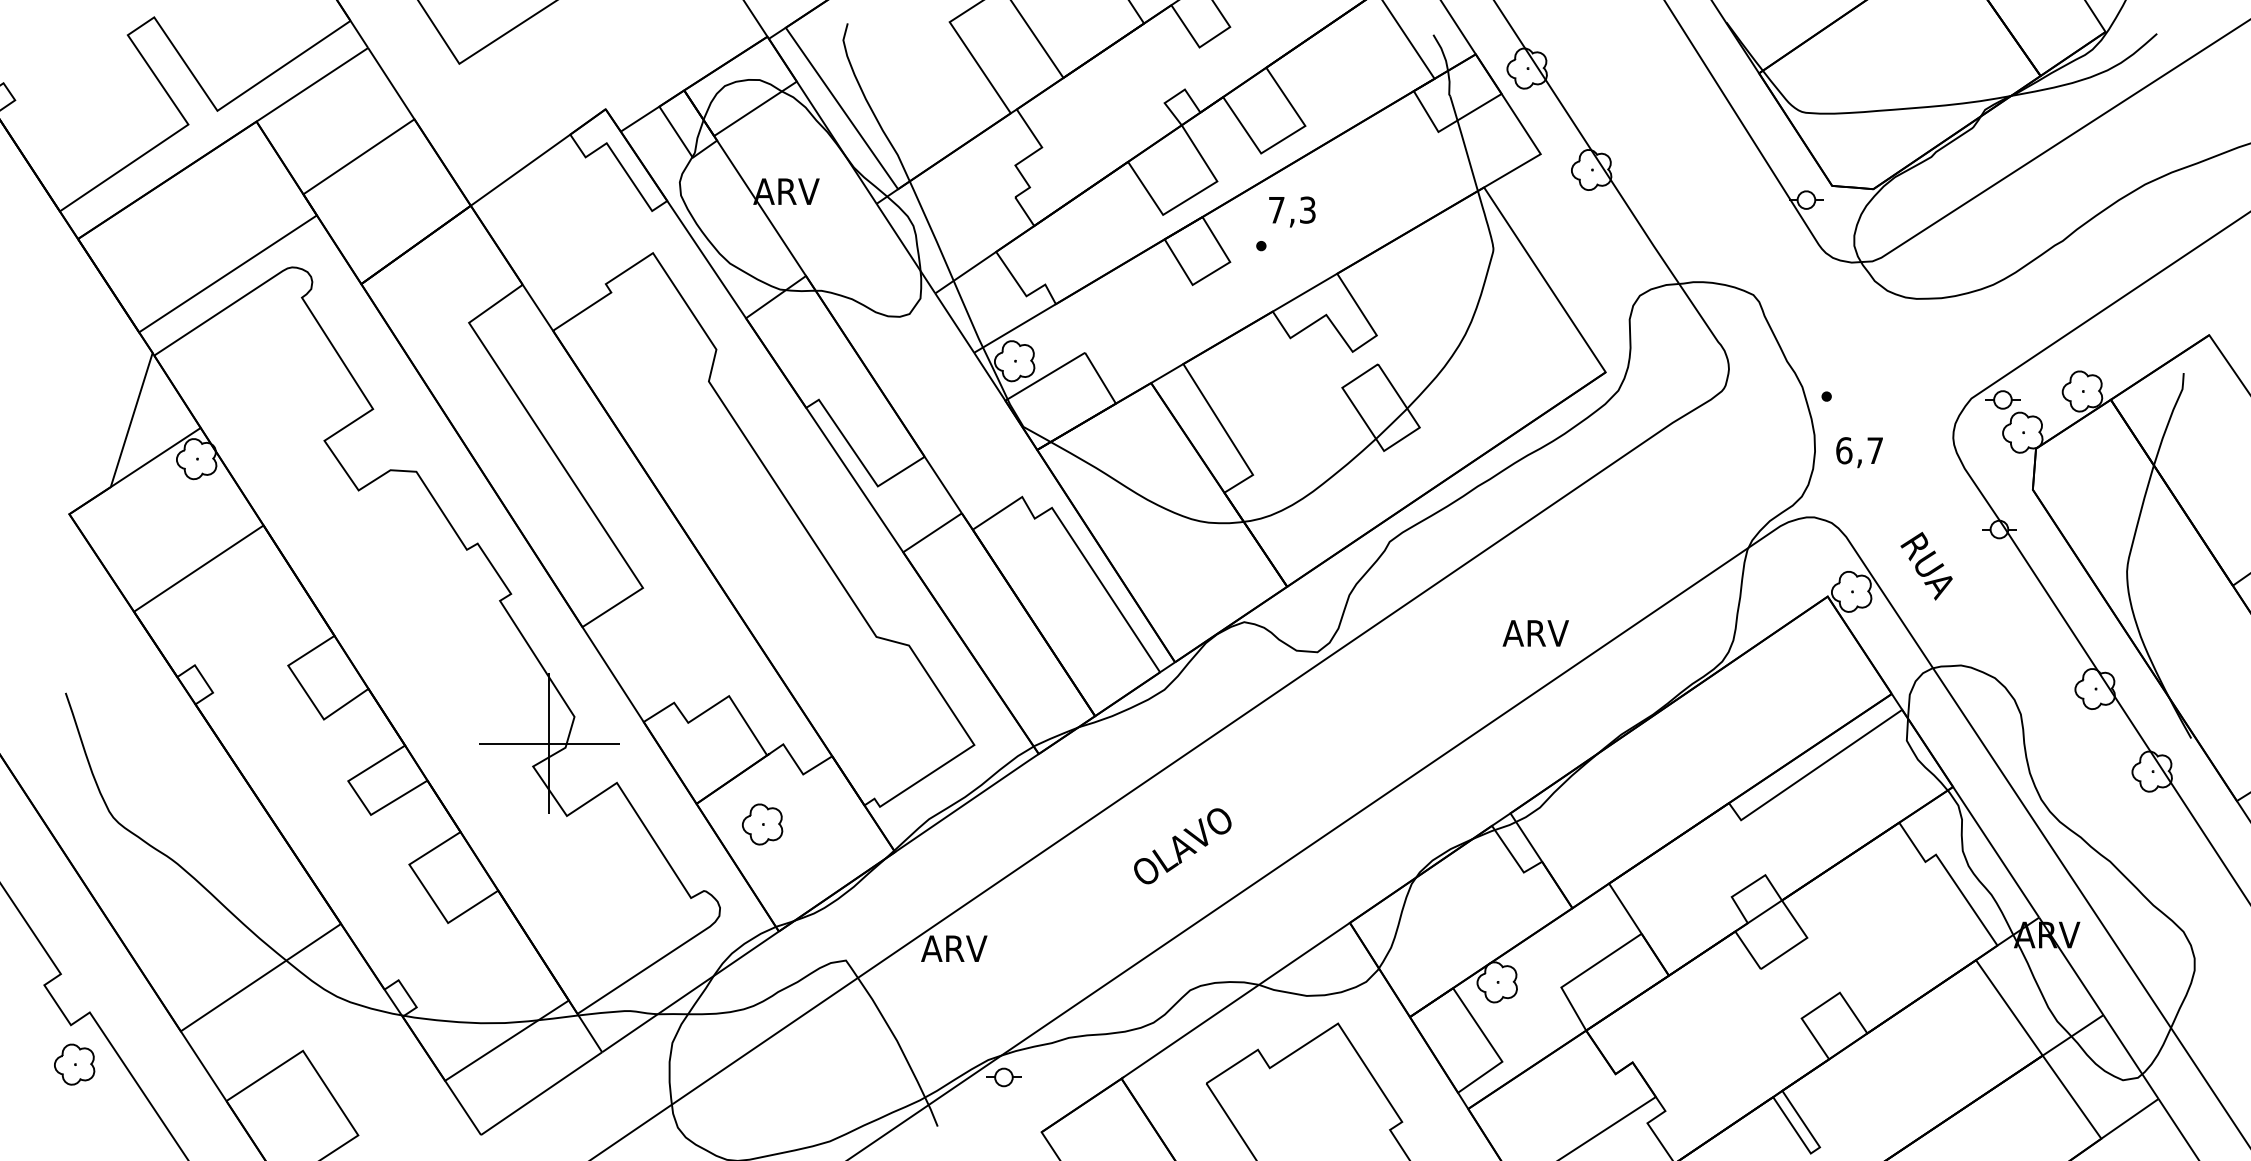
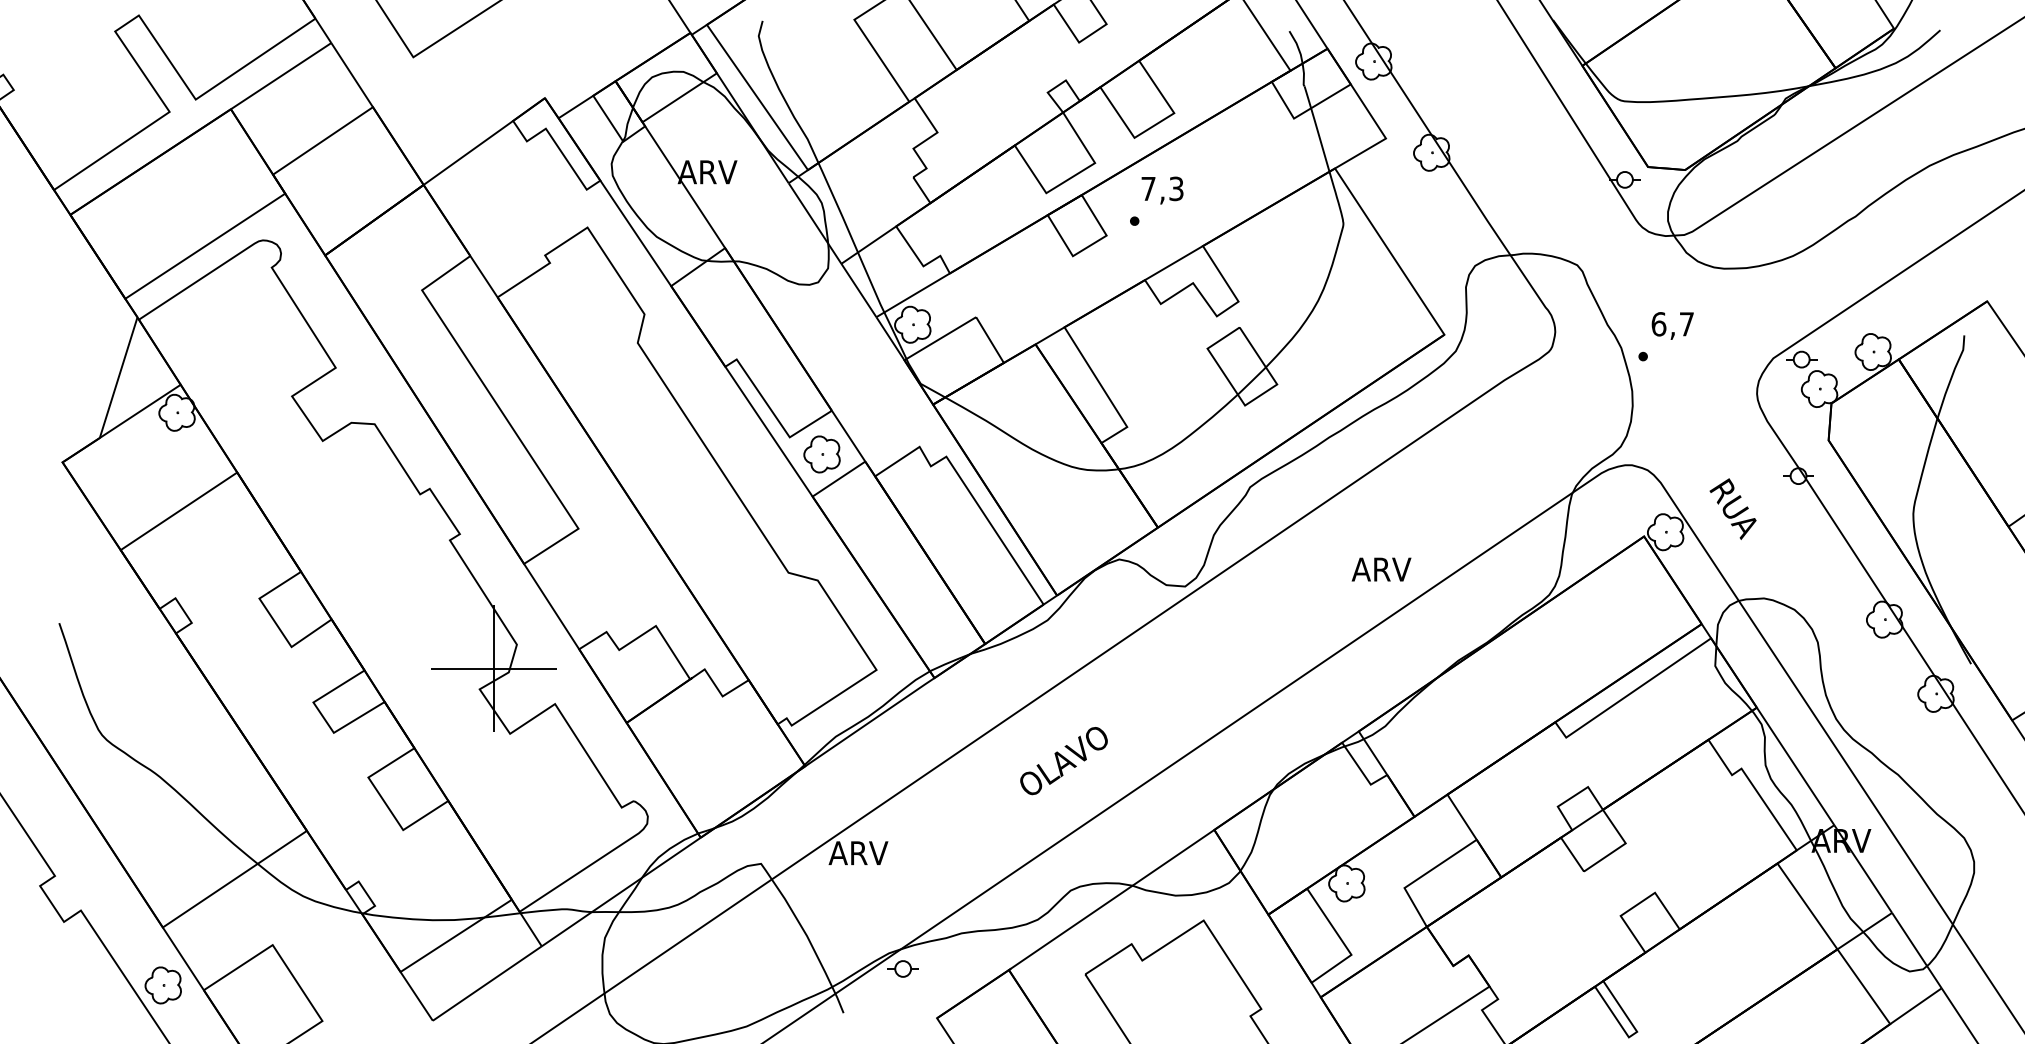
text: (1859, 452) -> (1672, 325), moved
part: (761, 824) -> (821, 454), moved
part: (73, 1064) -> (162, 985), moved

